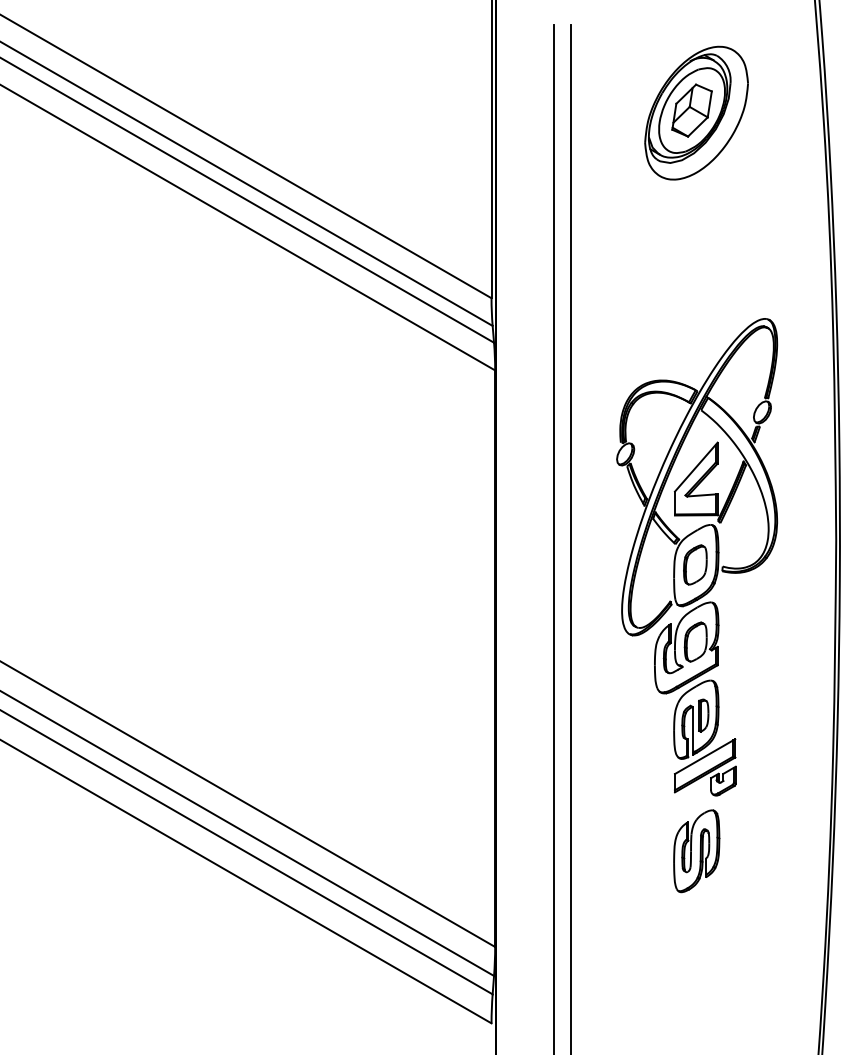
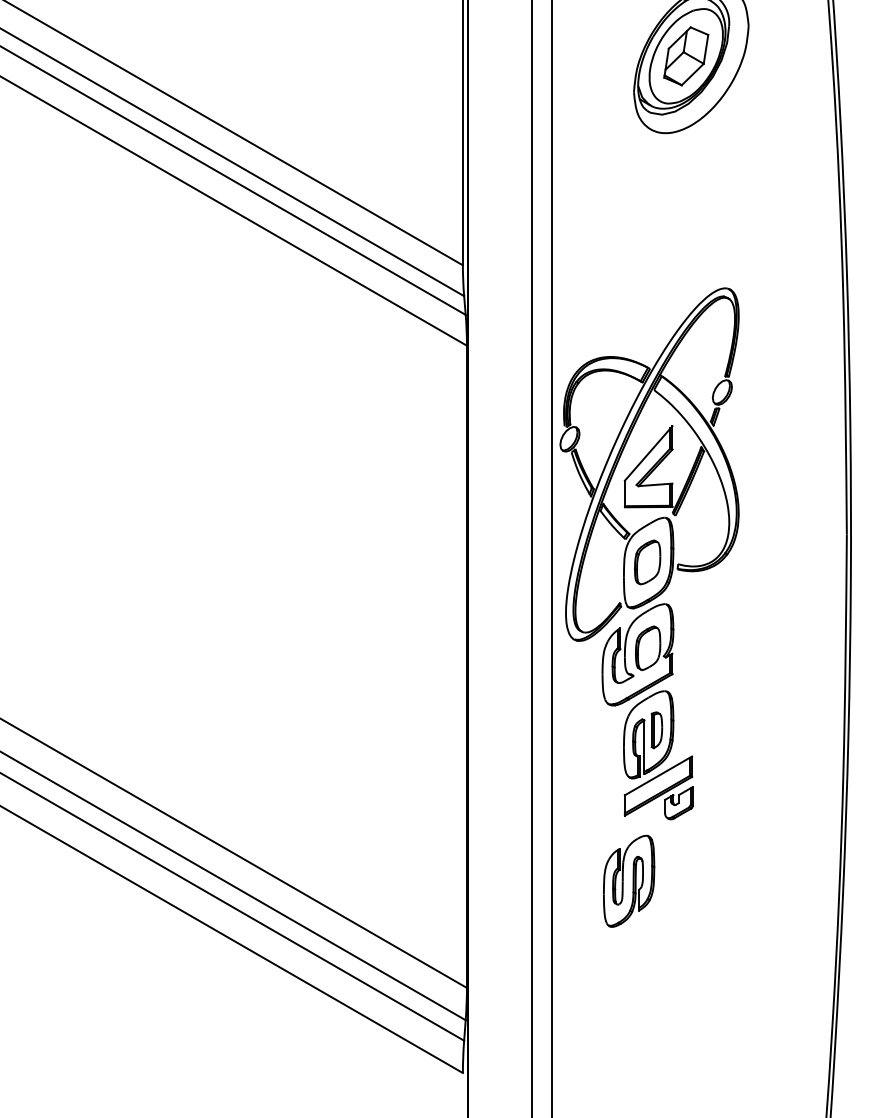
part: (697, 557) -> (650, 554), moved
part: (696, 851) -> (628, 881), moved

